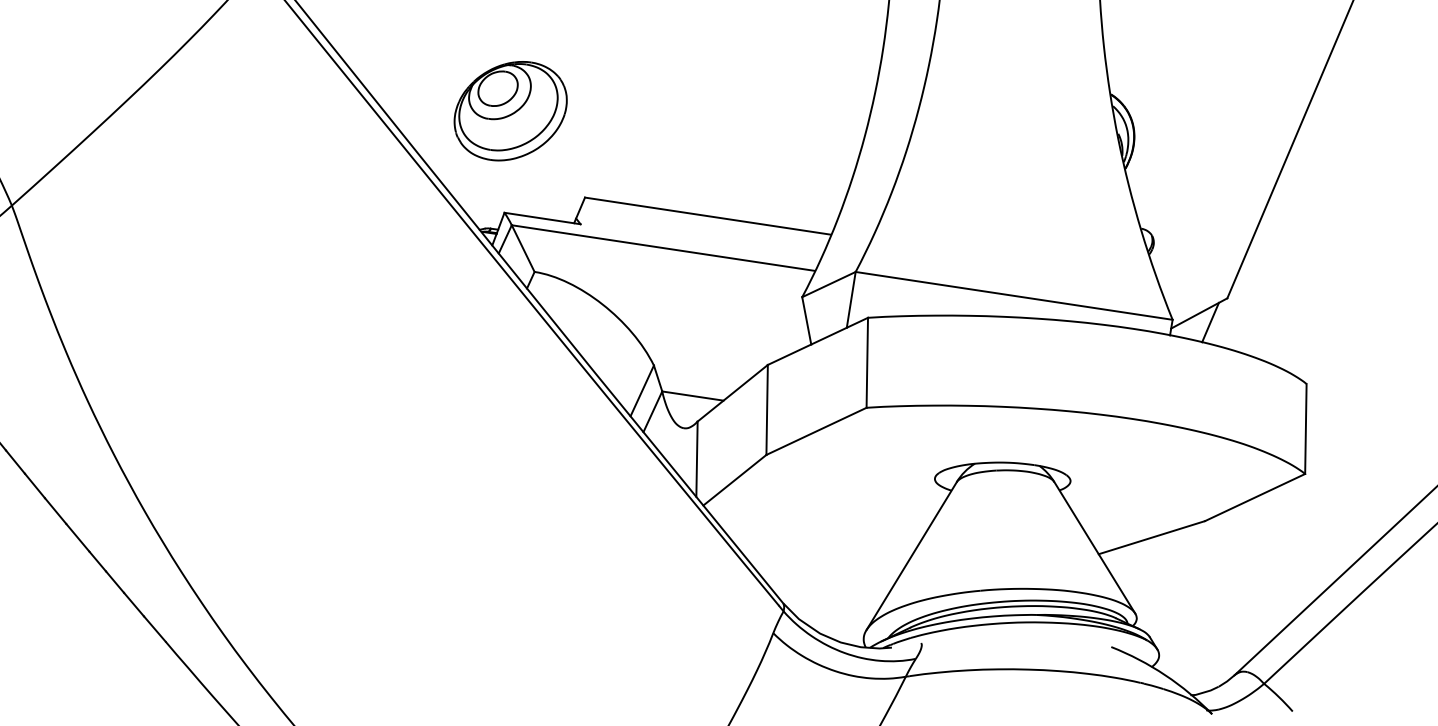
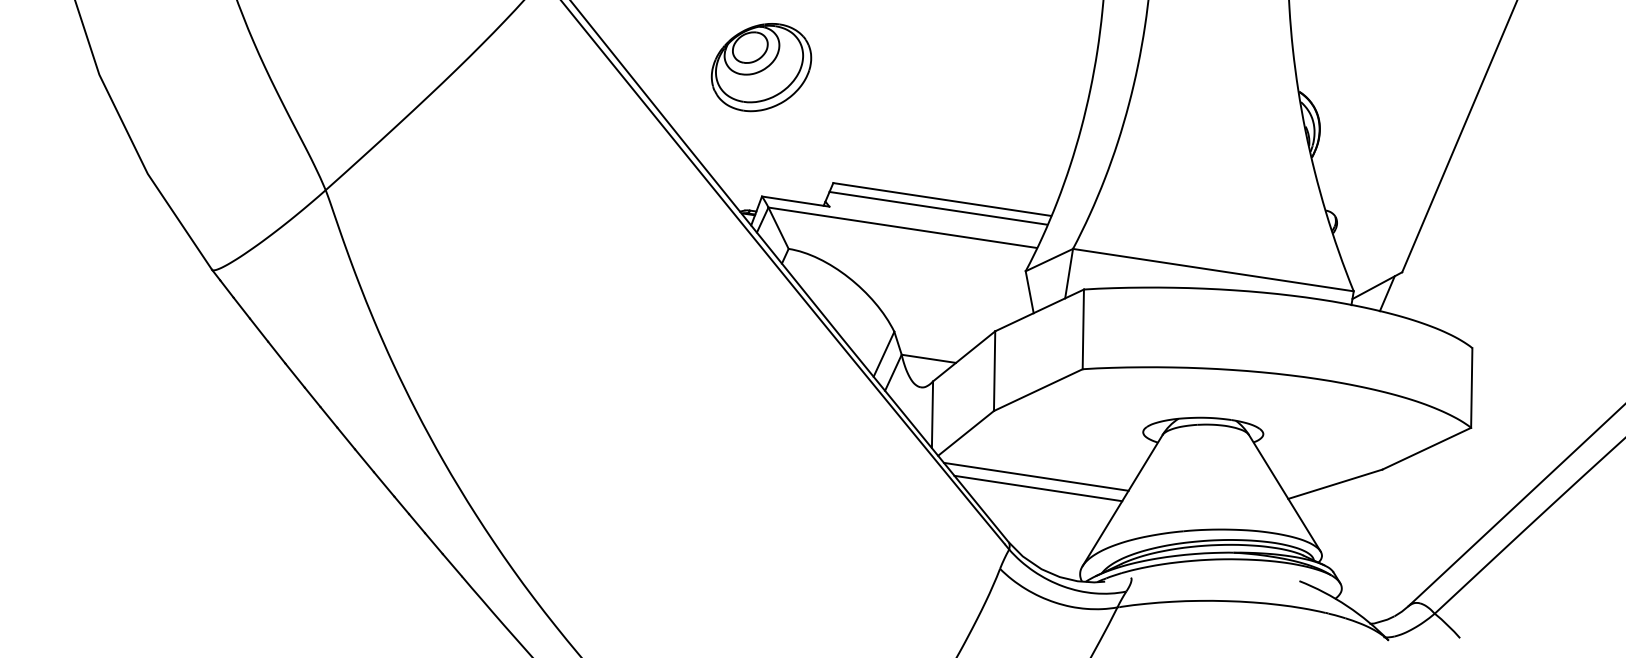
part: (510, 111) -> (761, 67), moved
line: (703, 225) -> (938, 207), added
line: (813, 528) -> (1035, 476), added
line: (816, 542) -> (1038, 488), added

